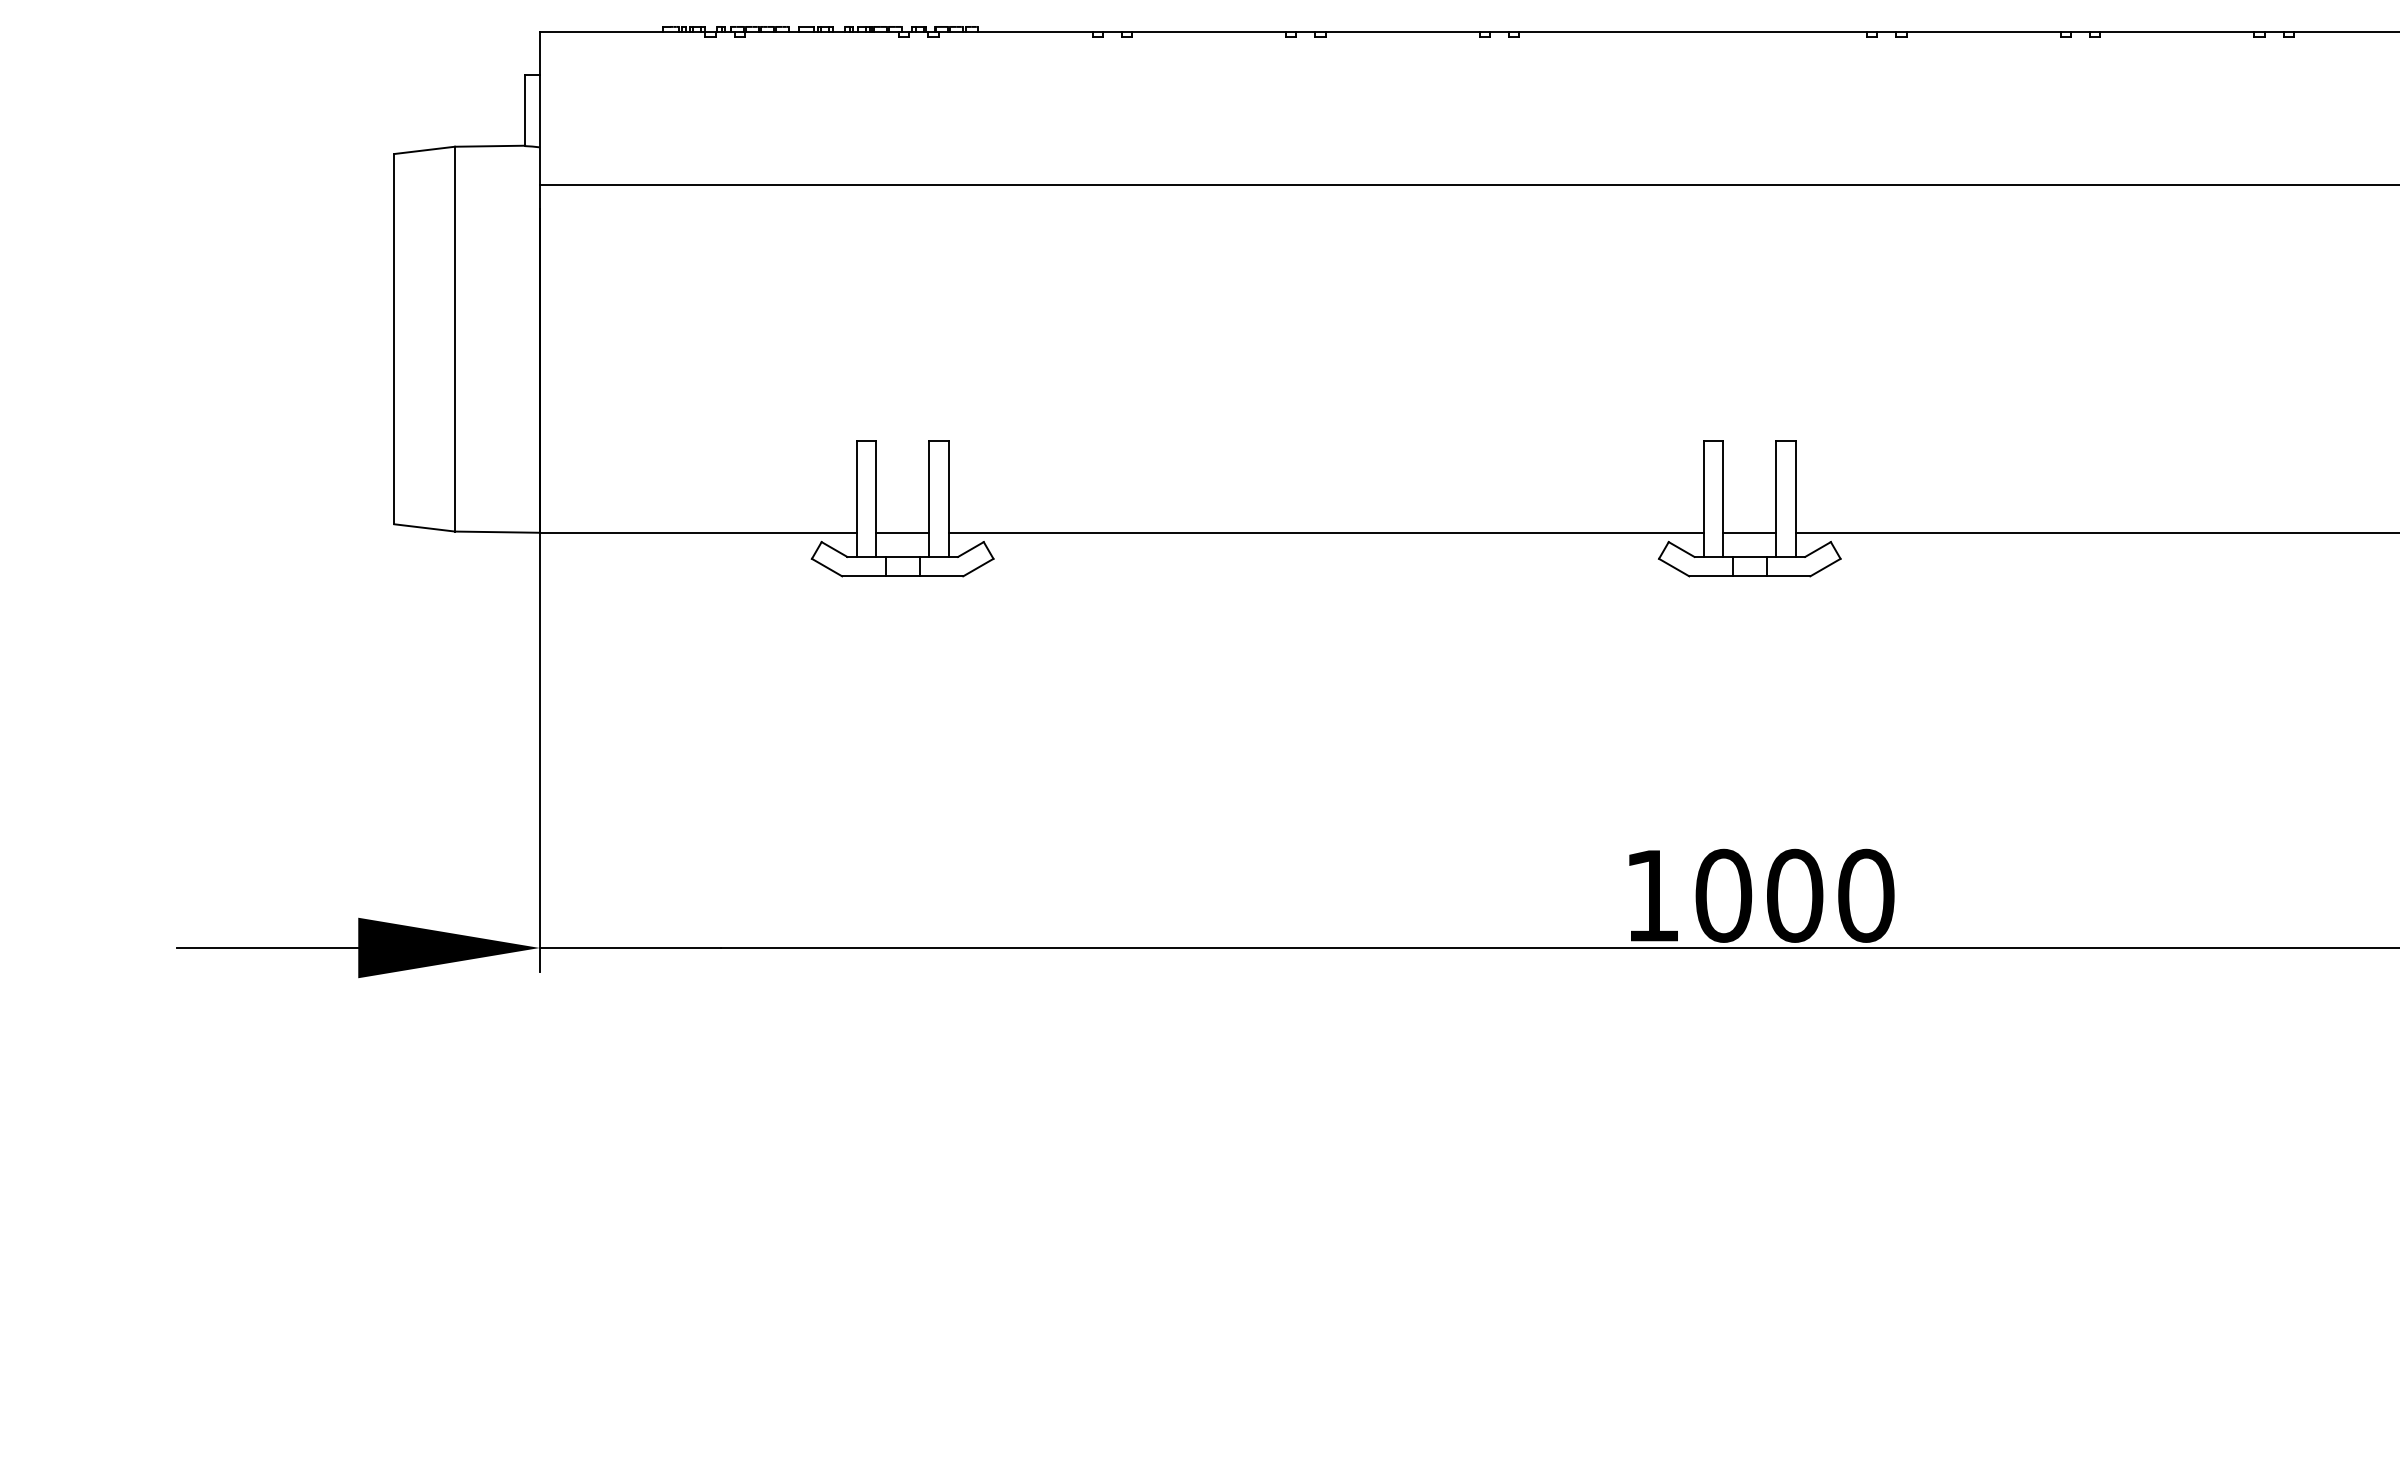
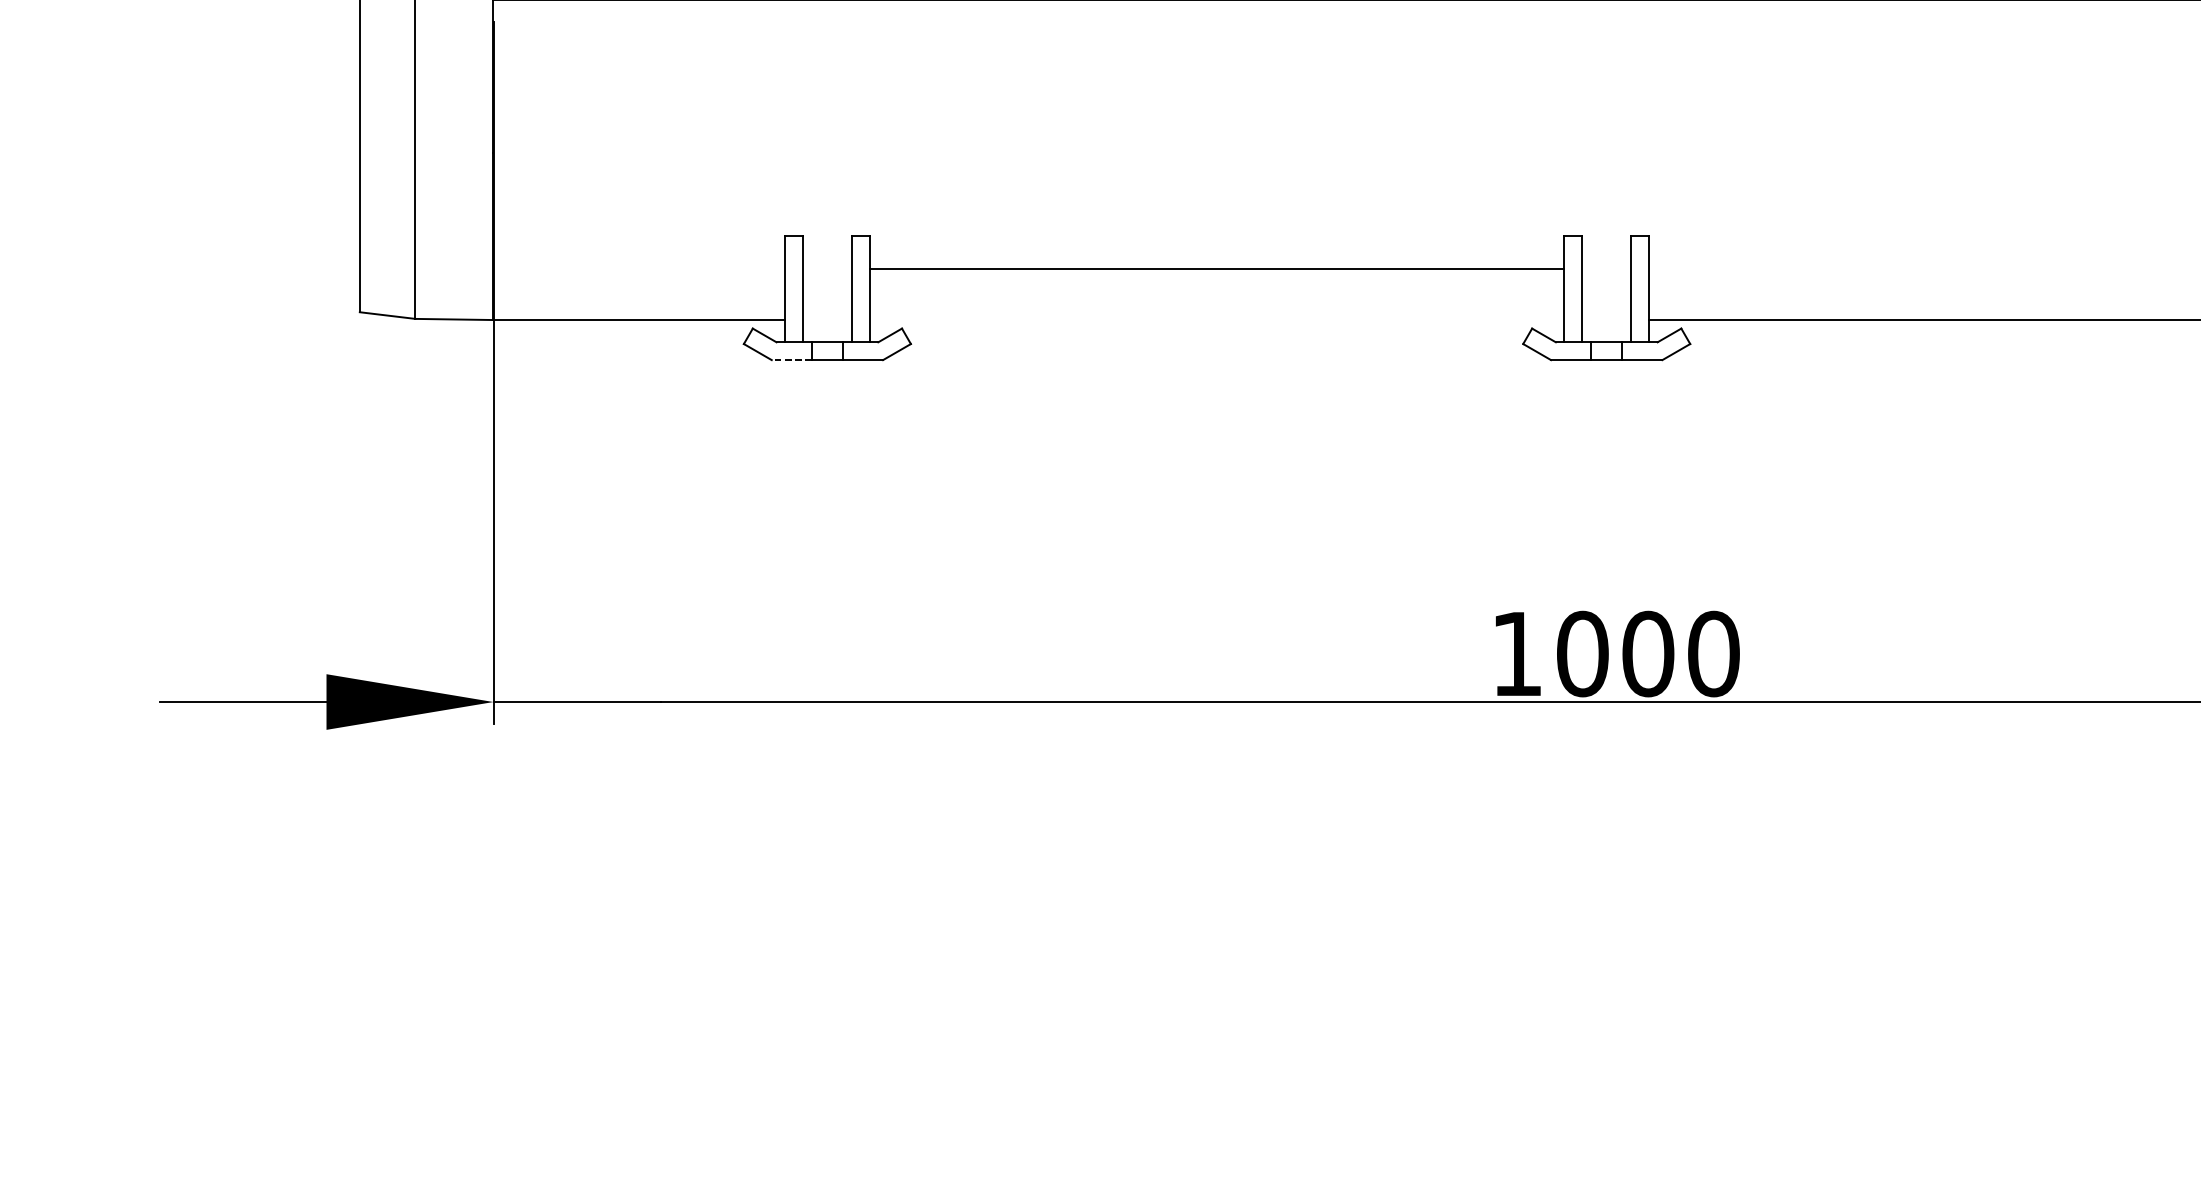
line: (902, 532) -> (827, 319), removed
line: (1325, 532) -> (1216, 269), moved
line: (1749, 532) -> (1606, 319), removed
line: (864, 576) -> (792, 360), solid -> dashed

